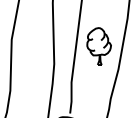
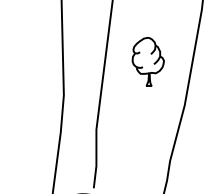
part: (98, 46) -> (147, 62), size x0.7

